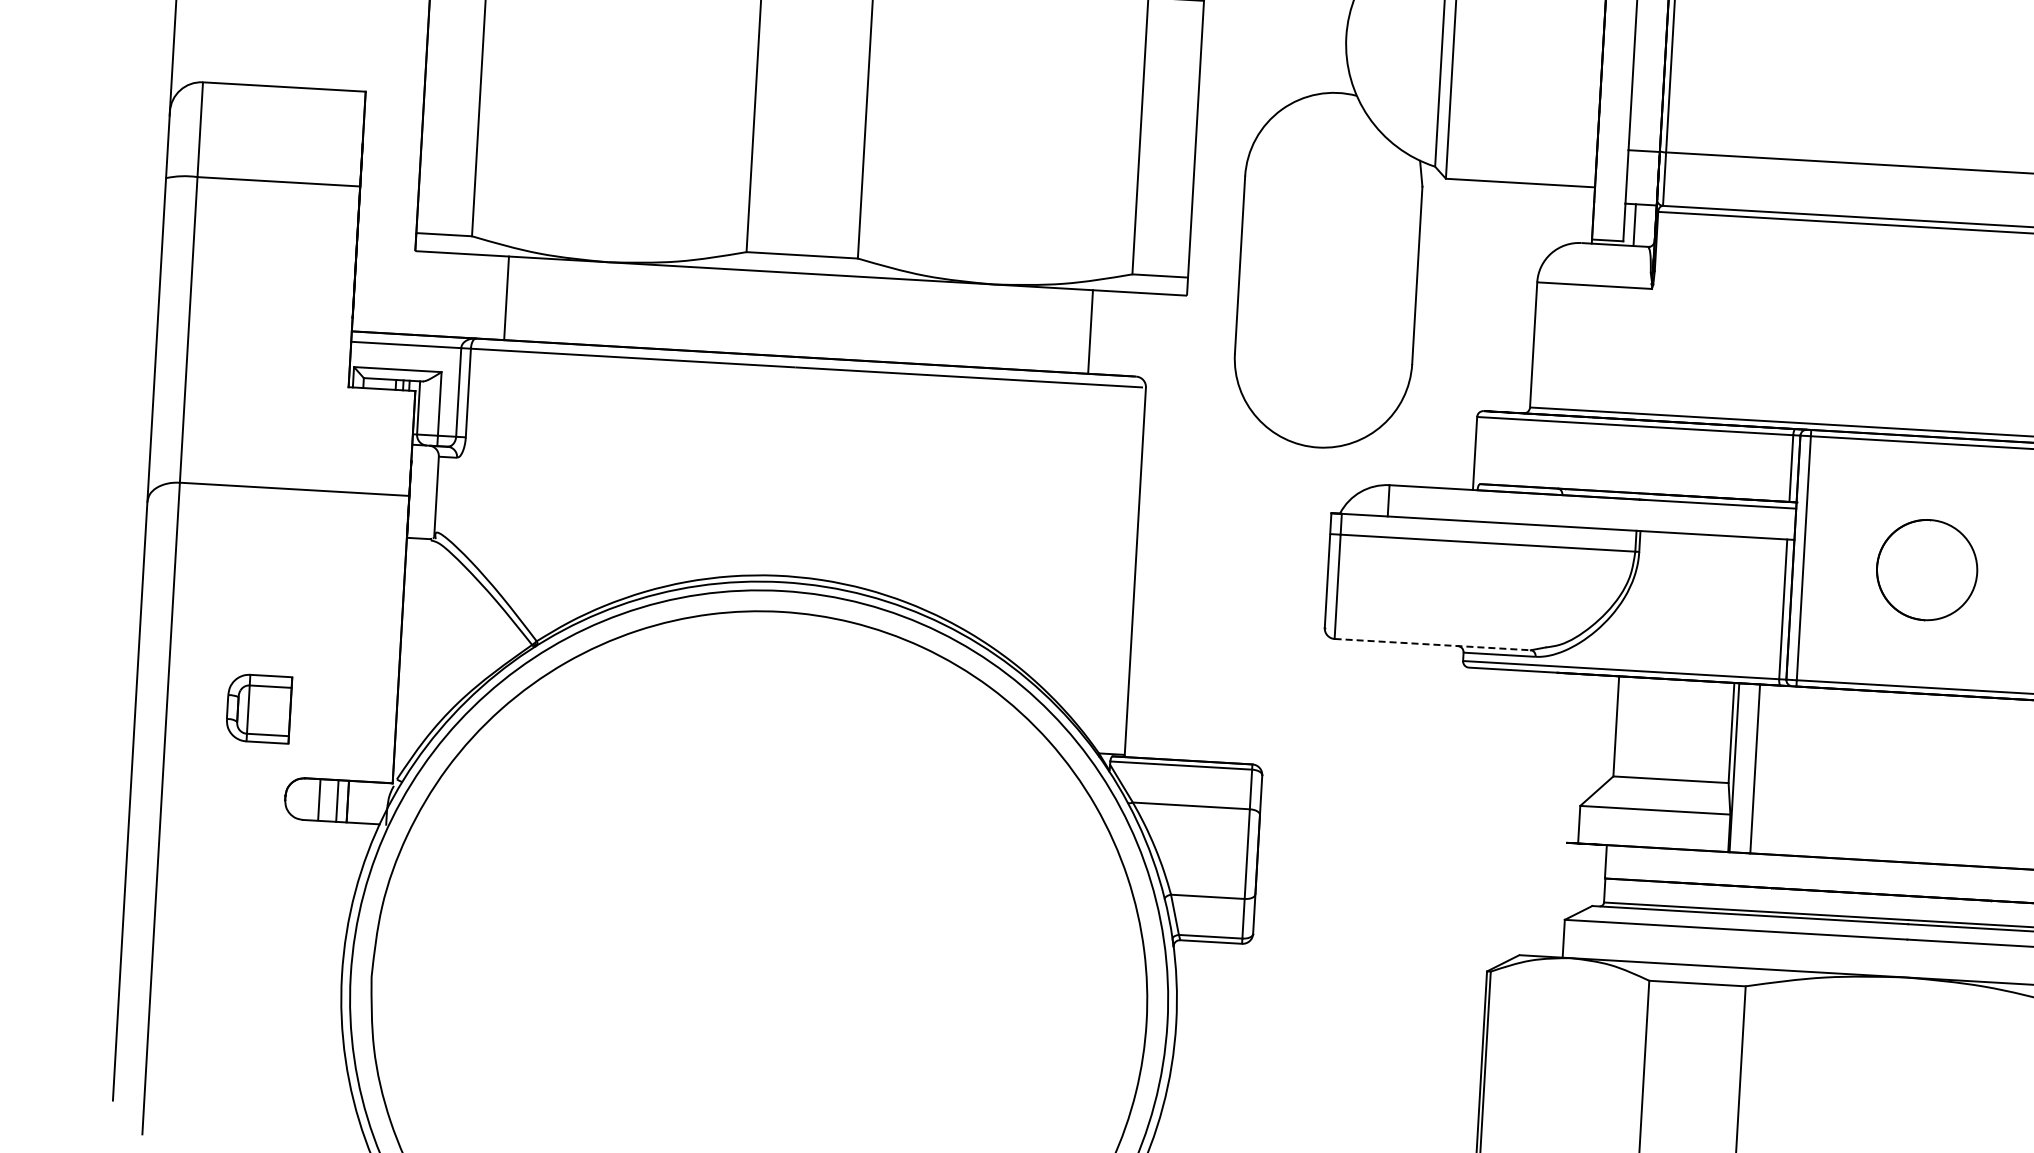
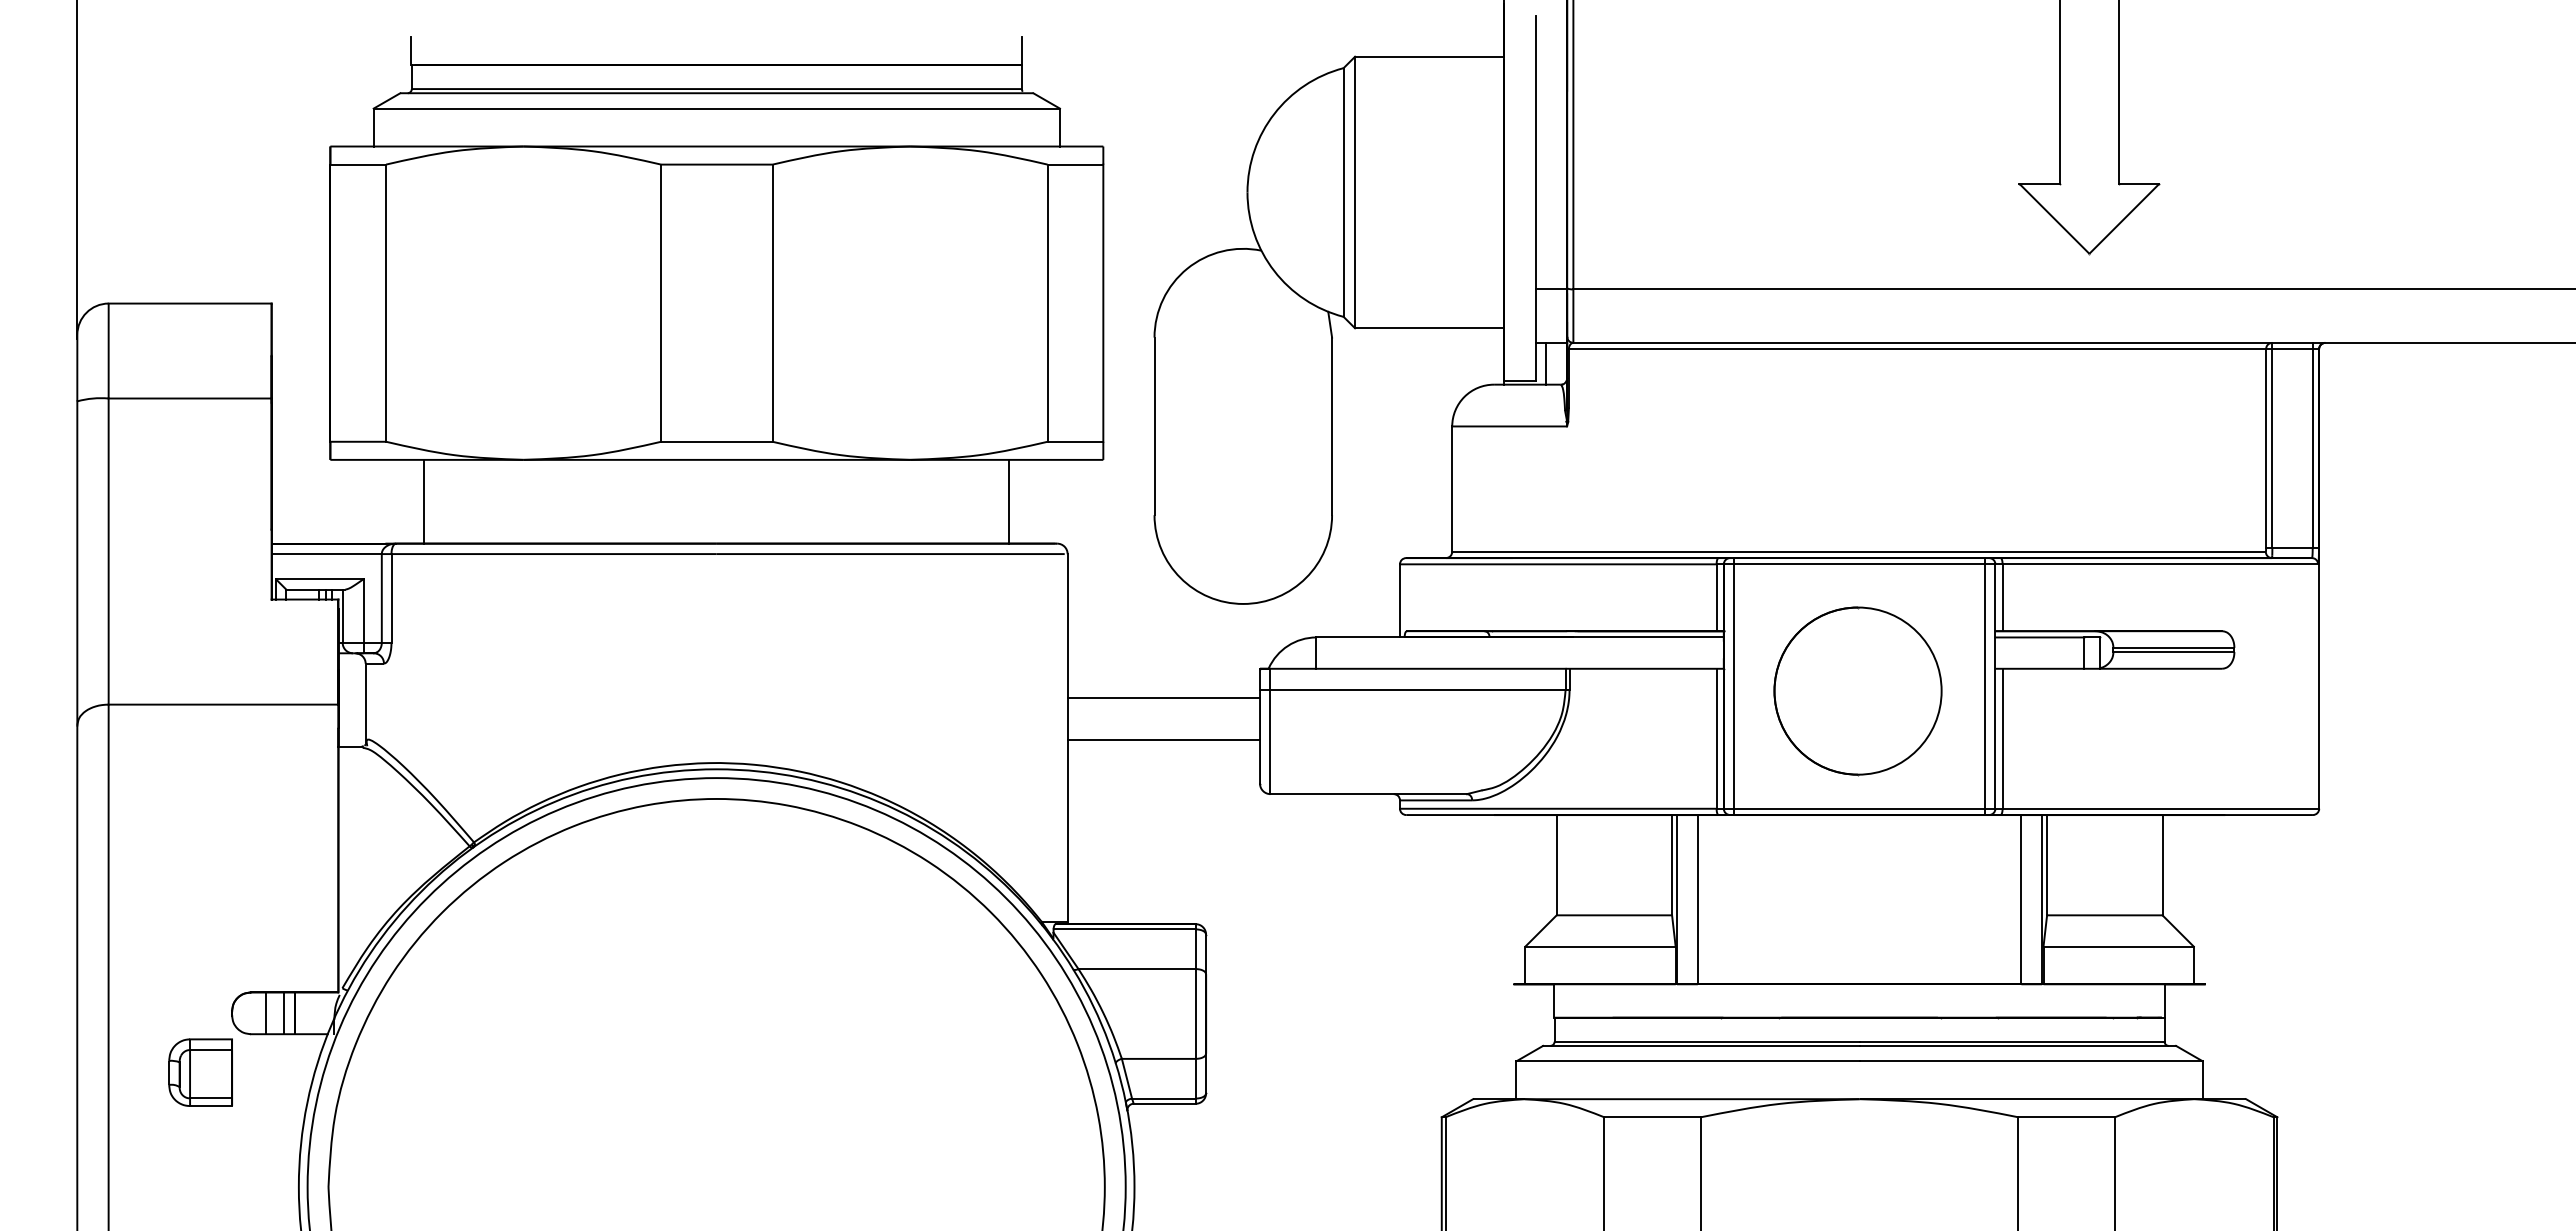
line: (1233, 536) -> (1163, 697), added
part: (1926, 570) -> (1857, 691), size x1.67
line: (1230, 578) -> (1163, 739), added
line: (1433, 645) -> (1369, 794), dashed -> solid
part: (258, 708) -> (200, 1072), moved

